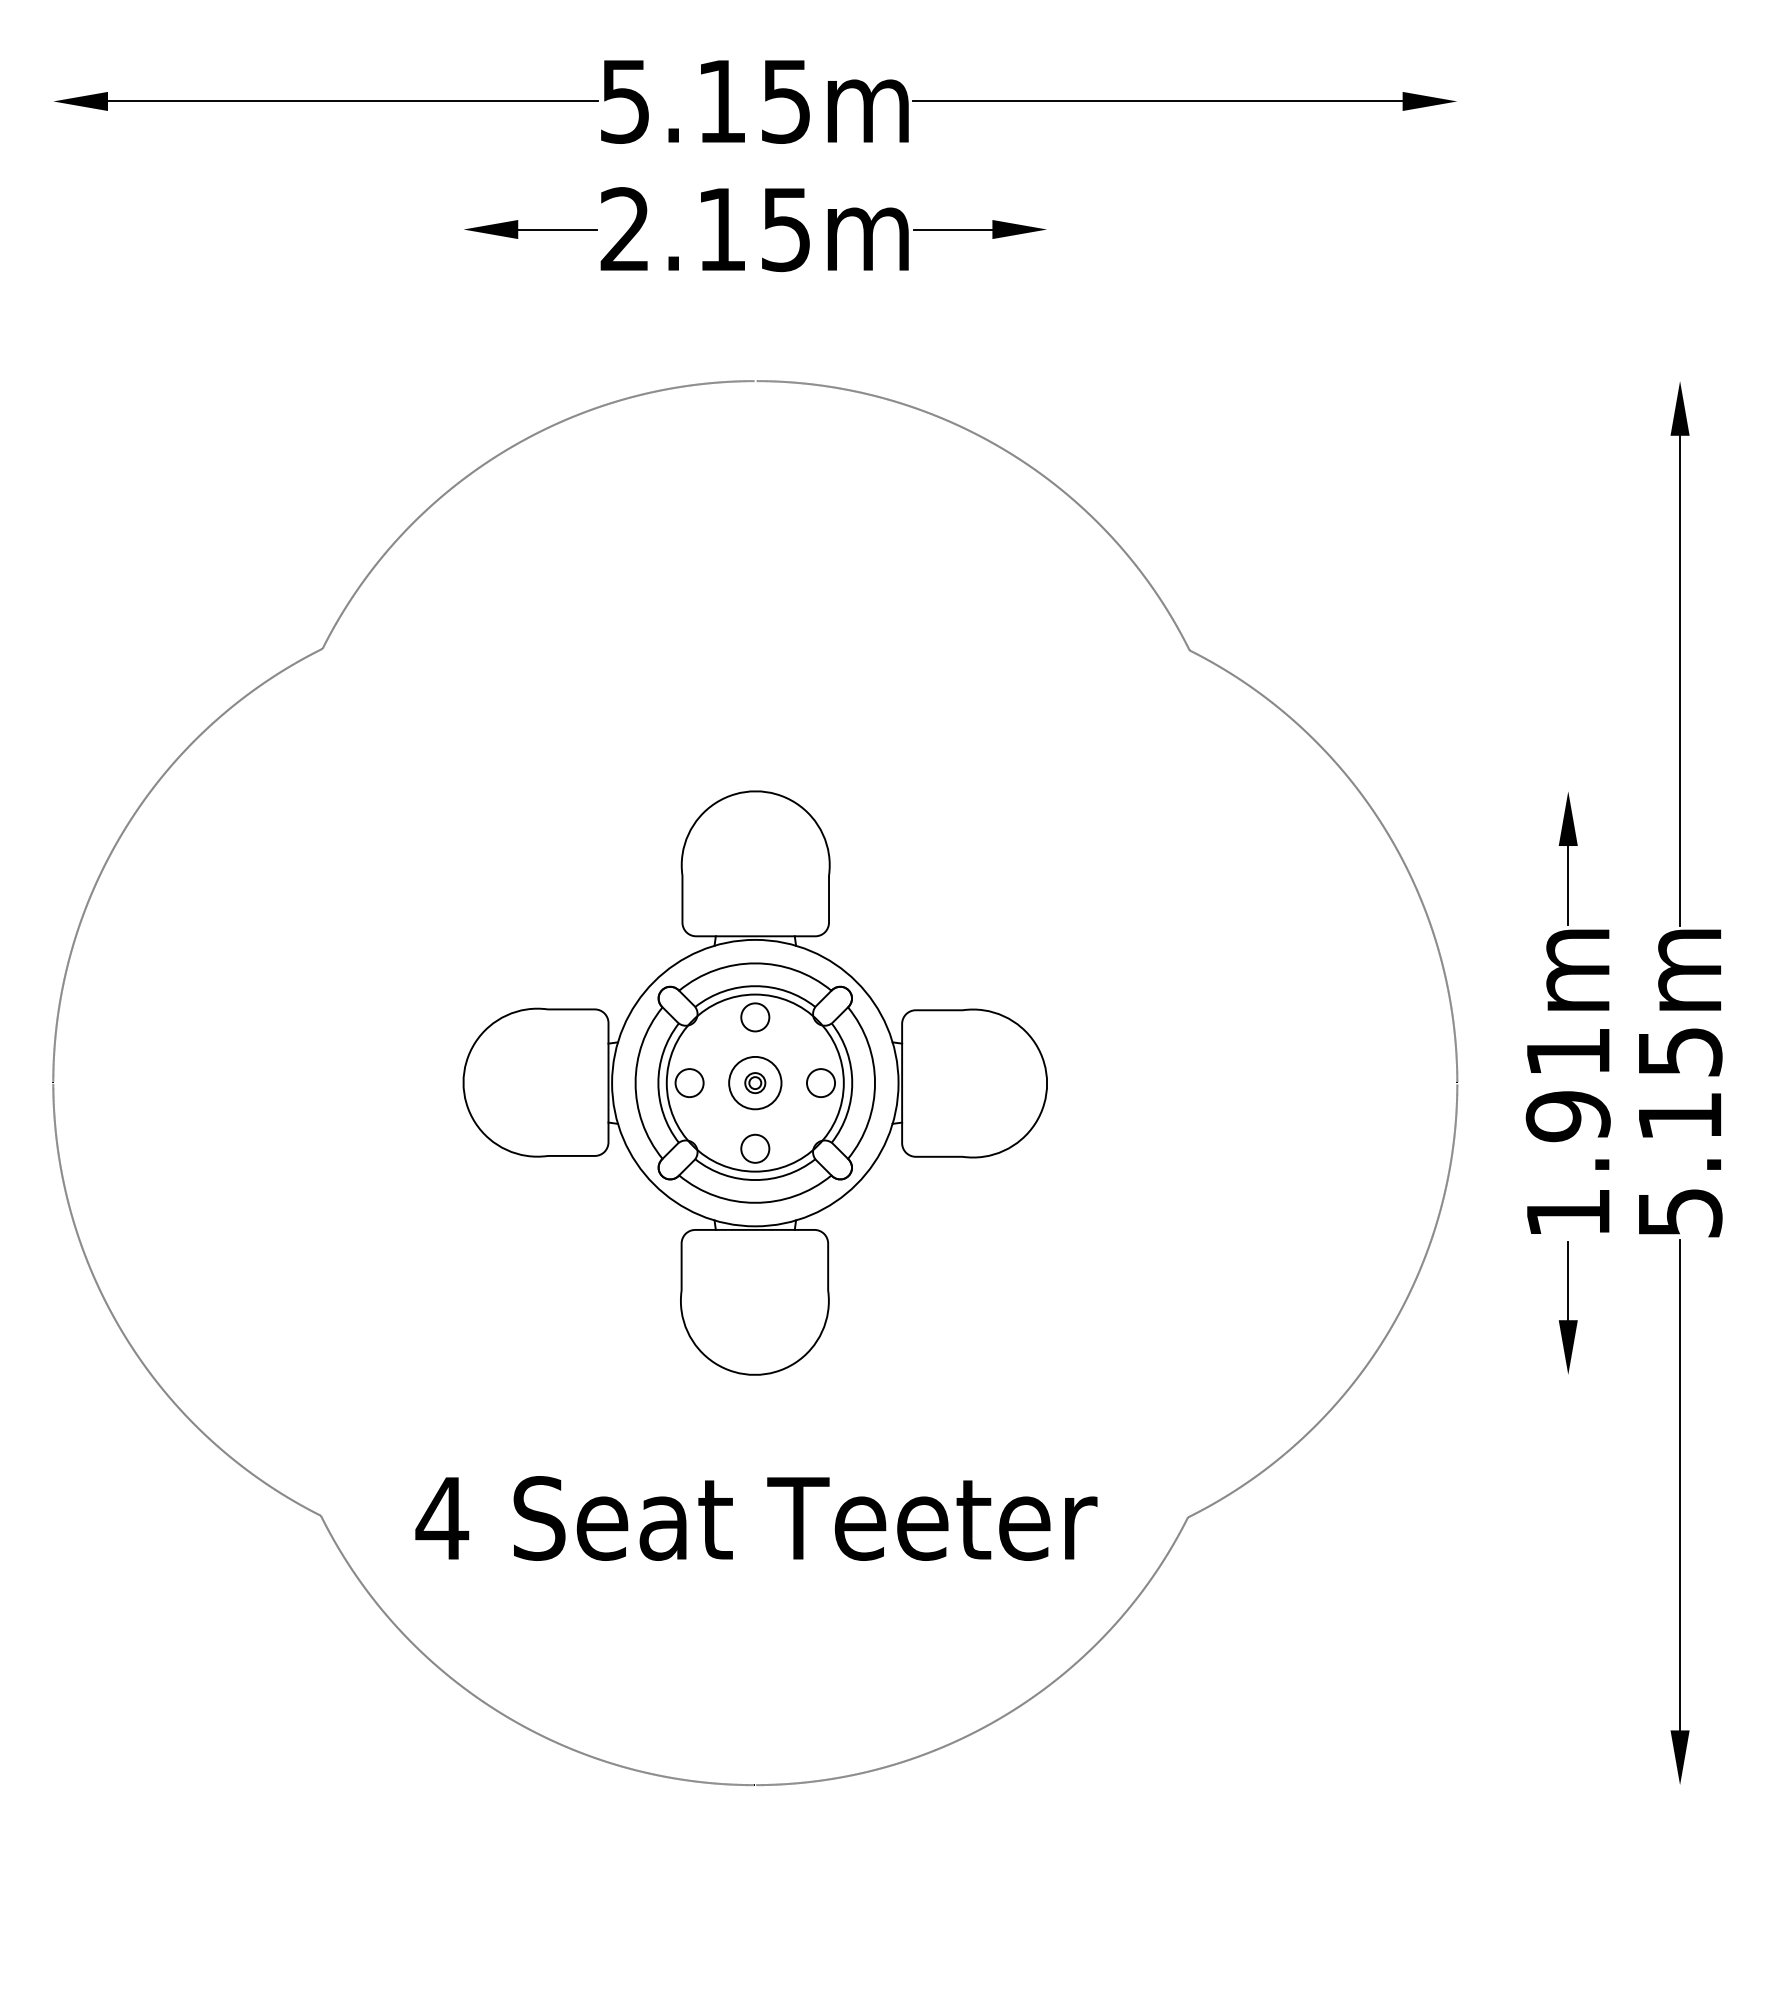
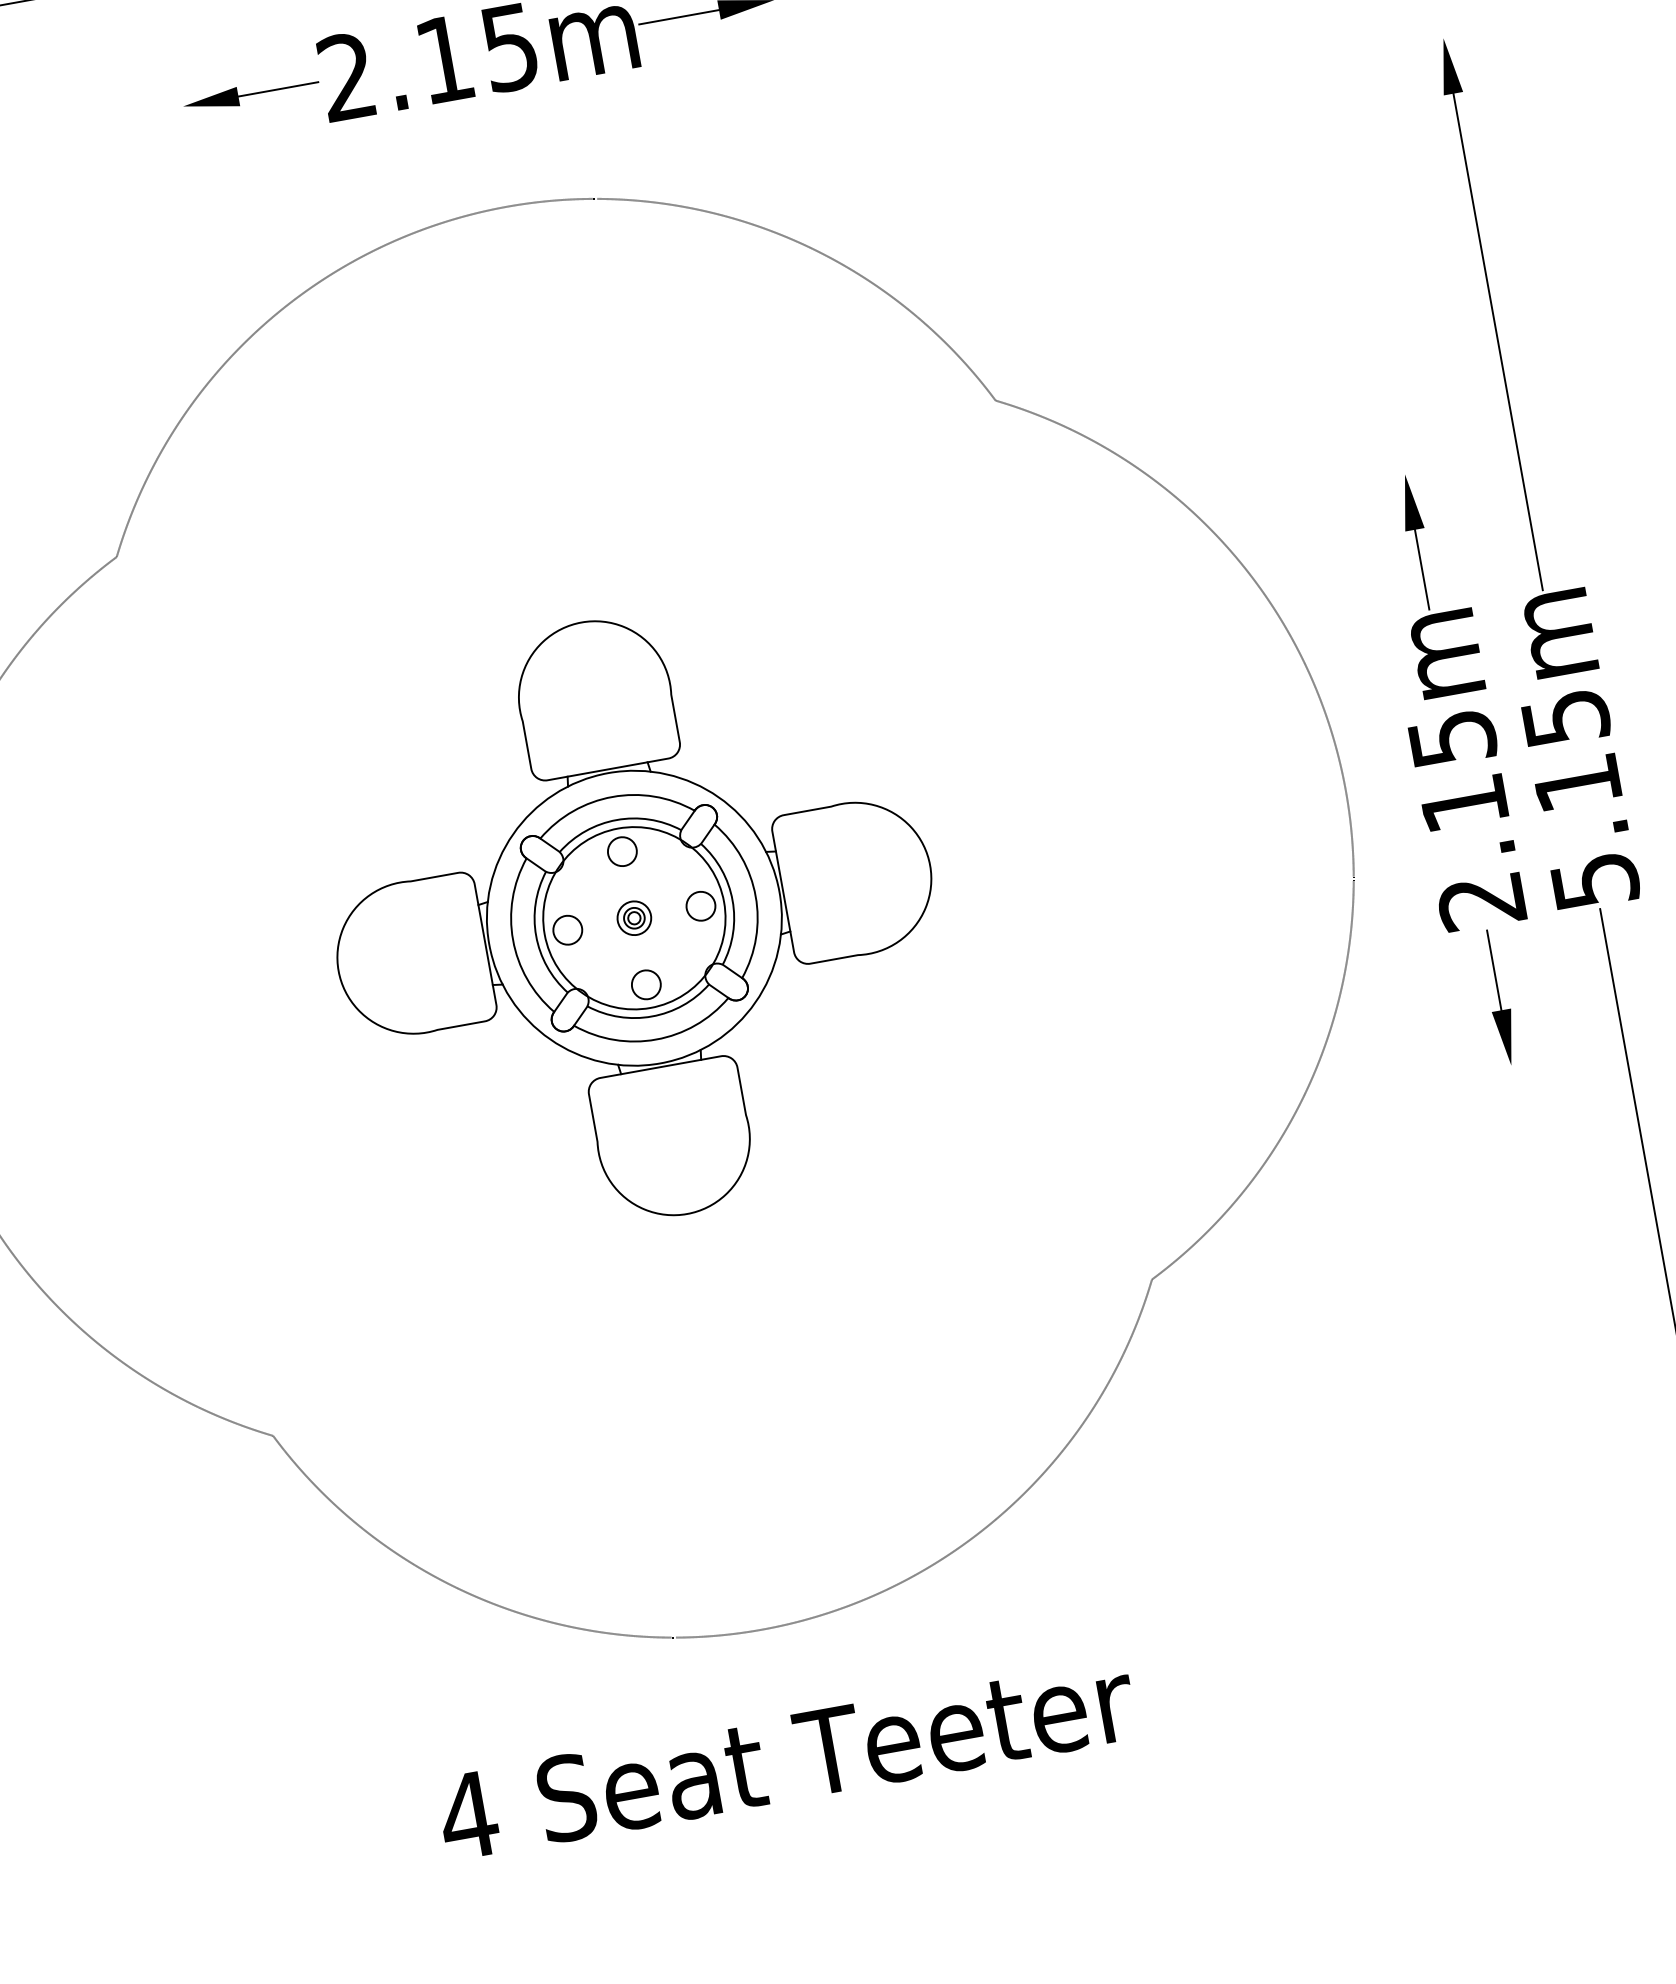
circle: (754, 1082) -> (633, 917), size x0.62
text: (1567, 1132) -> (1466, 820), 1.91m -> 2.15m
text: (756, 1518) -> (786, 1758), moved

